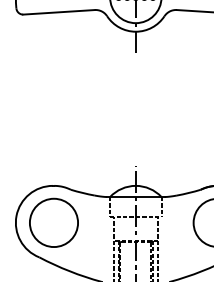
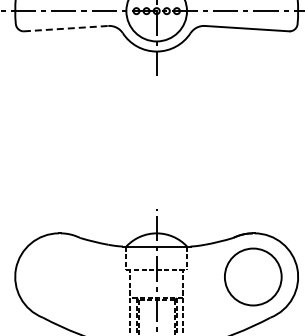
line: (59, 12) -> (66, 28), solid -> dashed
part: (53, 222) -> (59, 276), removed

